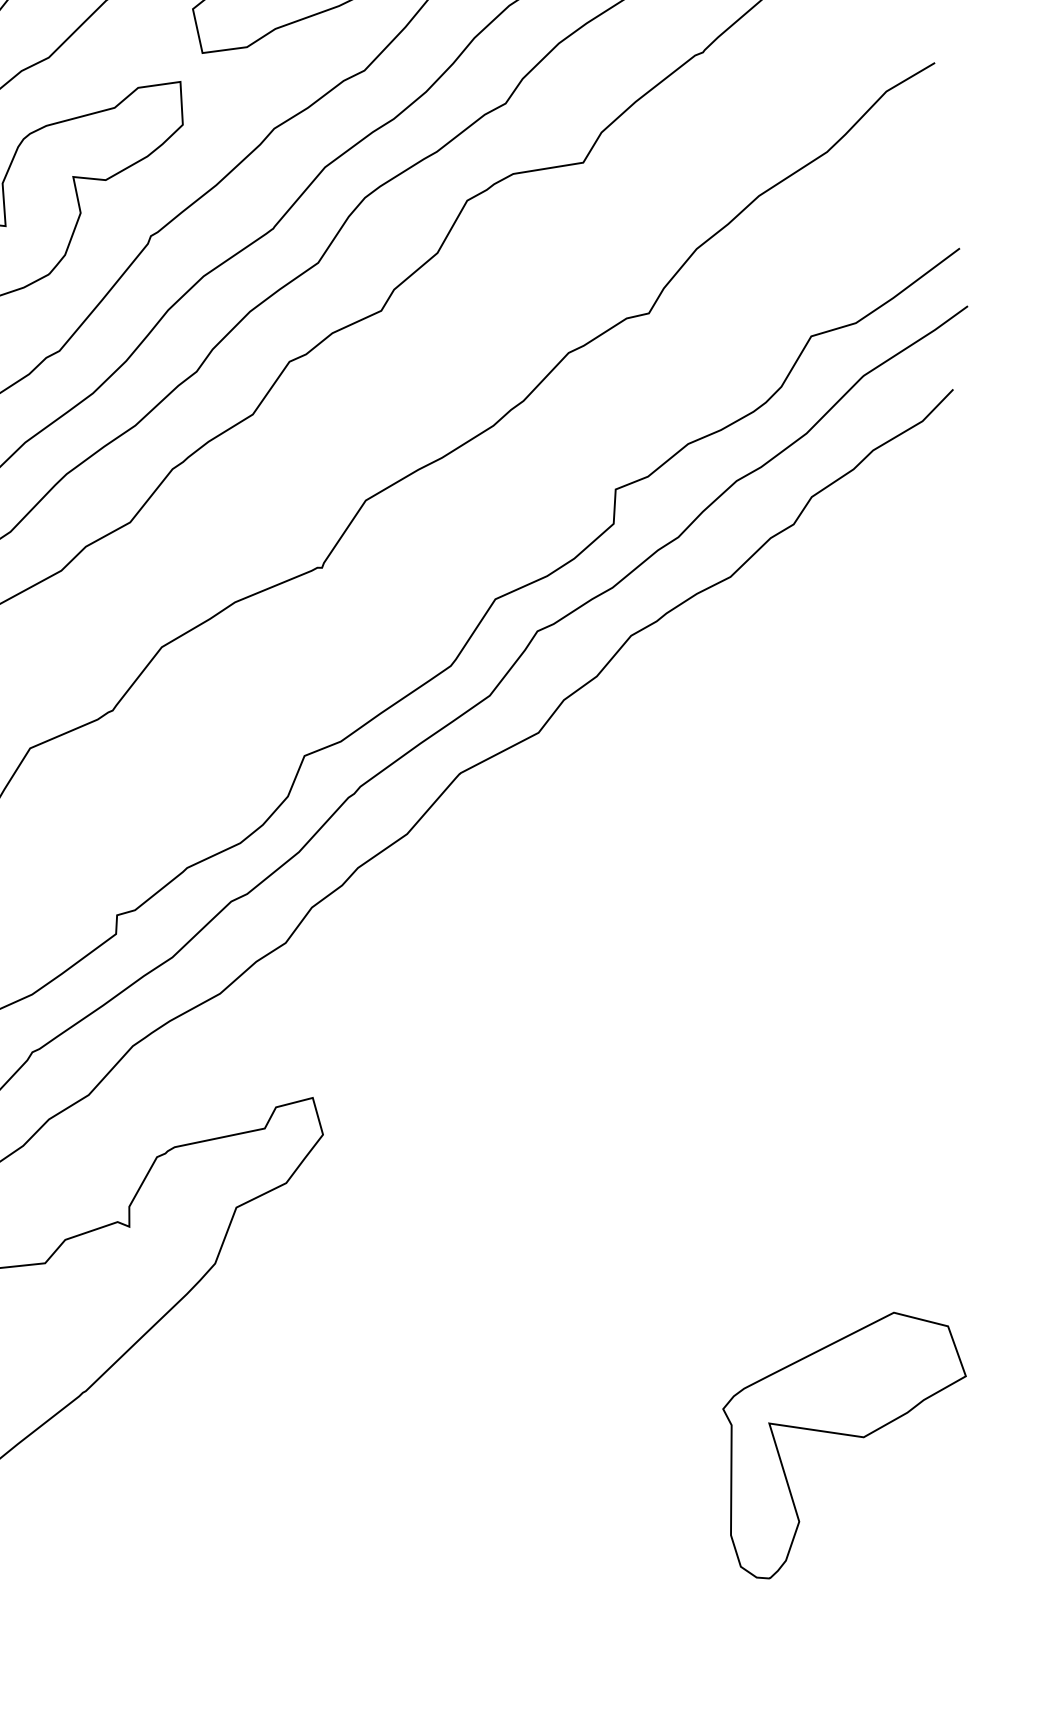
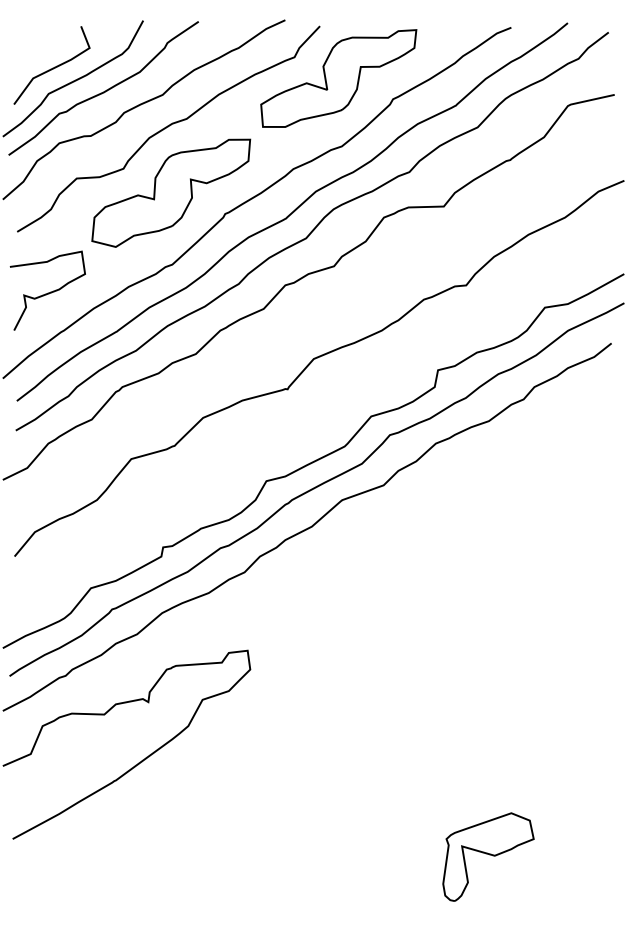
part: (846, 1442) -> (488, 856), size x0.71

